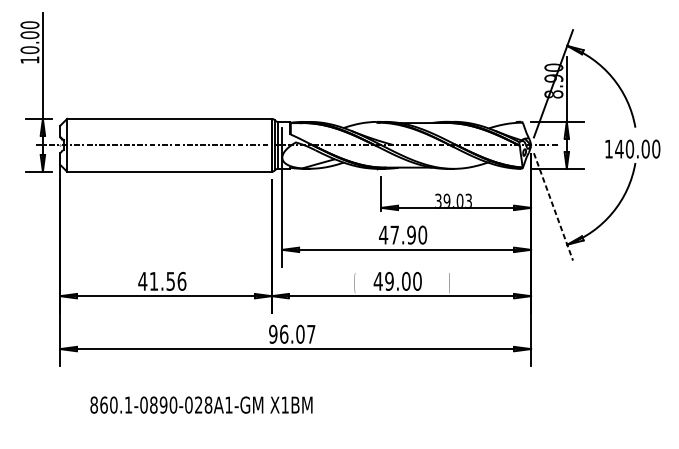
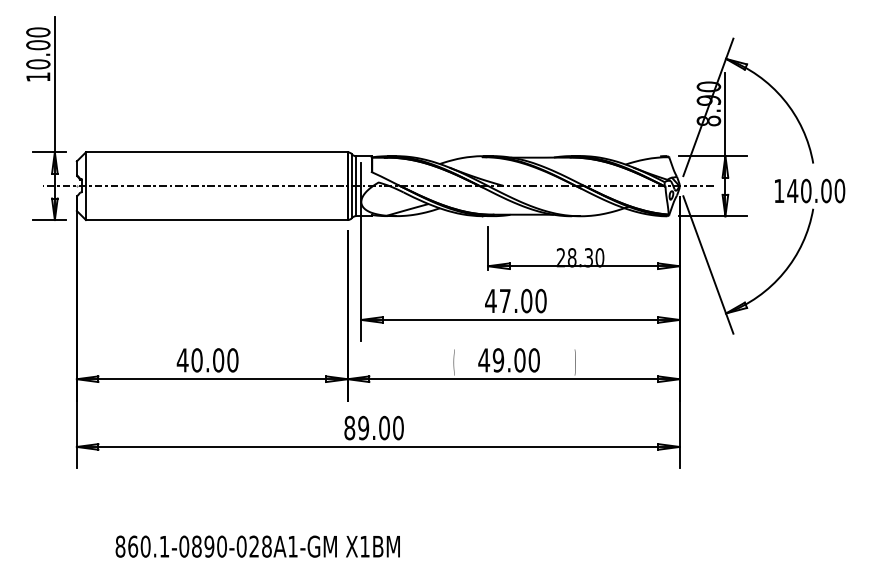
text: (453, 201) -> (580, 257), 39.03 -> 28.30
line: (553, 207) -> (708, 265), dashed -> solid
text: (411, 235) -> (526, 301), 47.90 -> 47.00
text: (167, 281) -> (214, 360), 41.56 -> 40.00
text: (291, 333) -> (373, 427), 96.07 -> 89.00
text: (201, 404) -> (257, 546), moved

